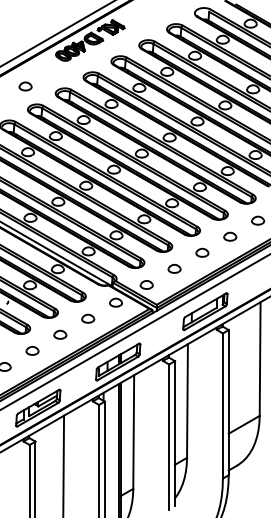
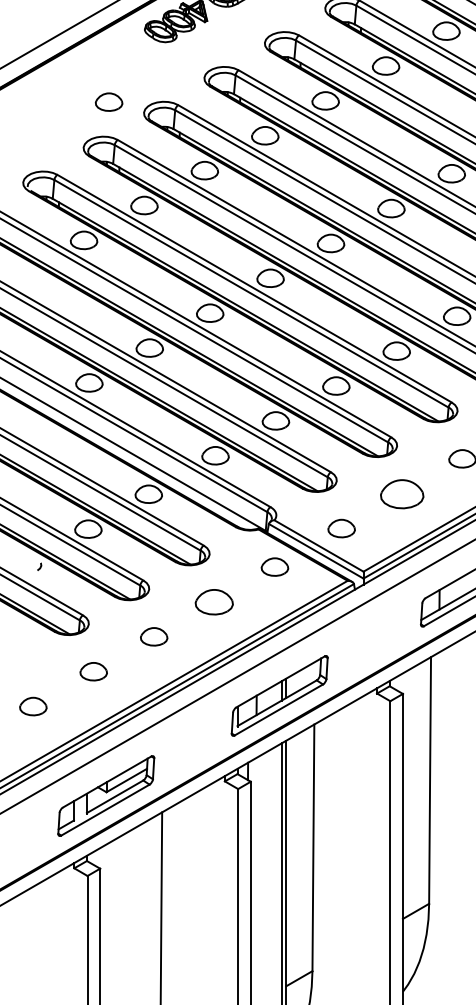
part: (25, 86) -> (108, 102), moved
part: (174, 268) -> (401, 492), size x1.6
part: (88, 318) -> (215, 601), size x1.4

